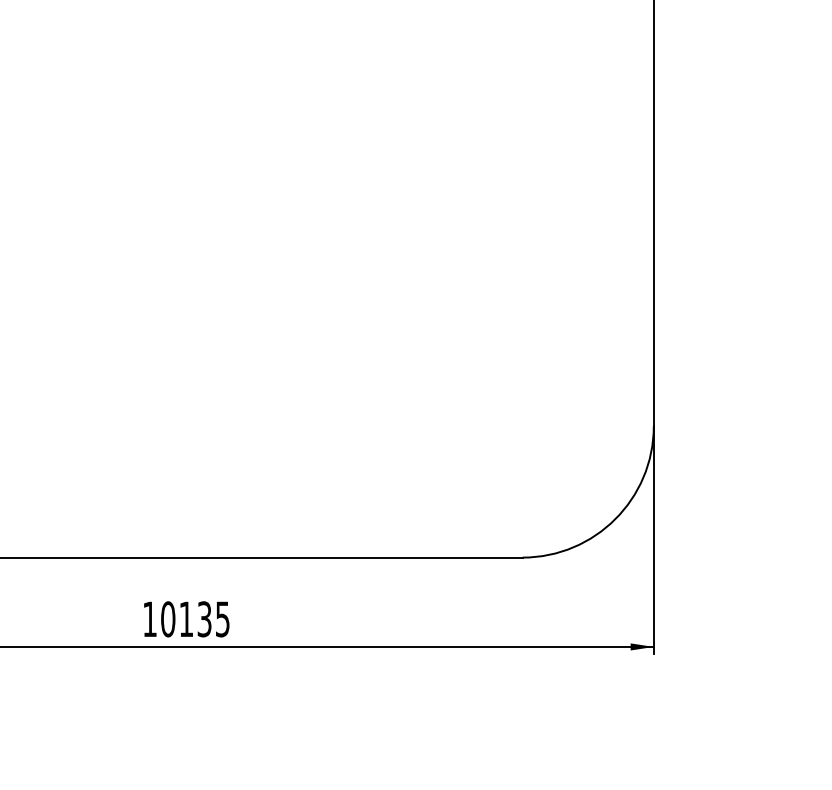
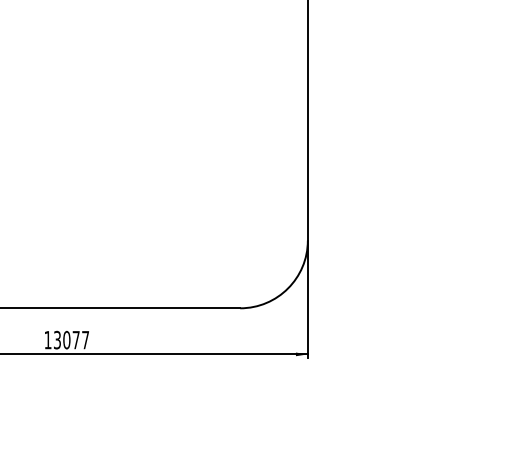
text: (193, 618) -> (70, 339), 10135 -> 13077

